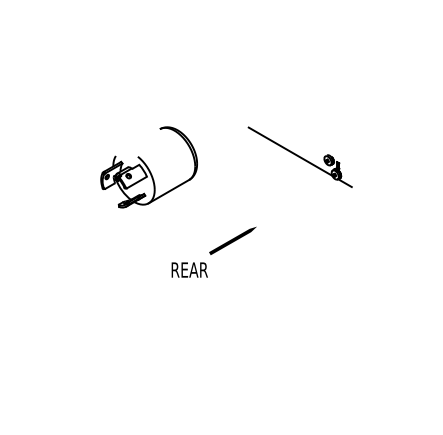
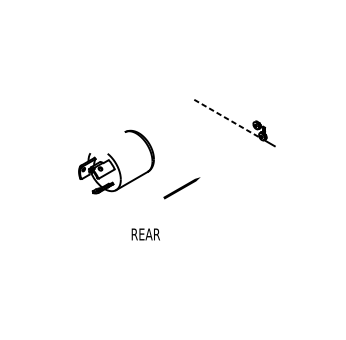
line: (290, 151) -> (226, 118), solid -> dashed
part: (148, 167) -> (115, 162), moved
text: (189, 269) -> (145, 234), moved

